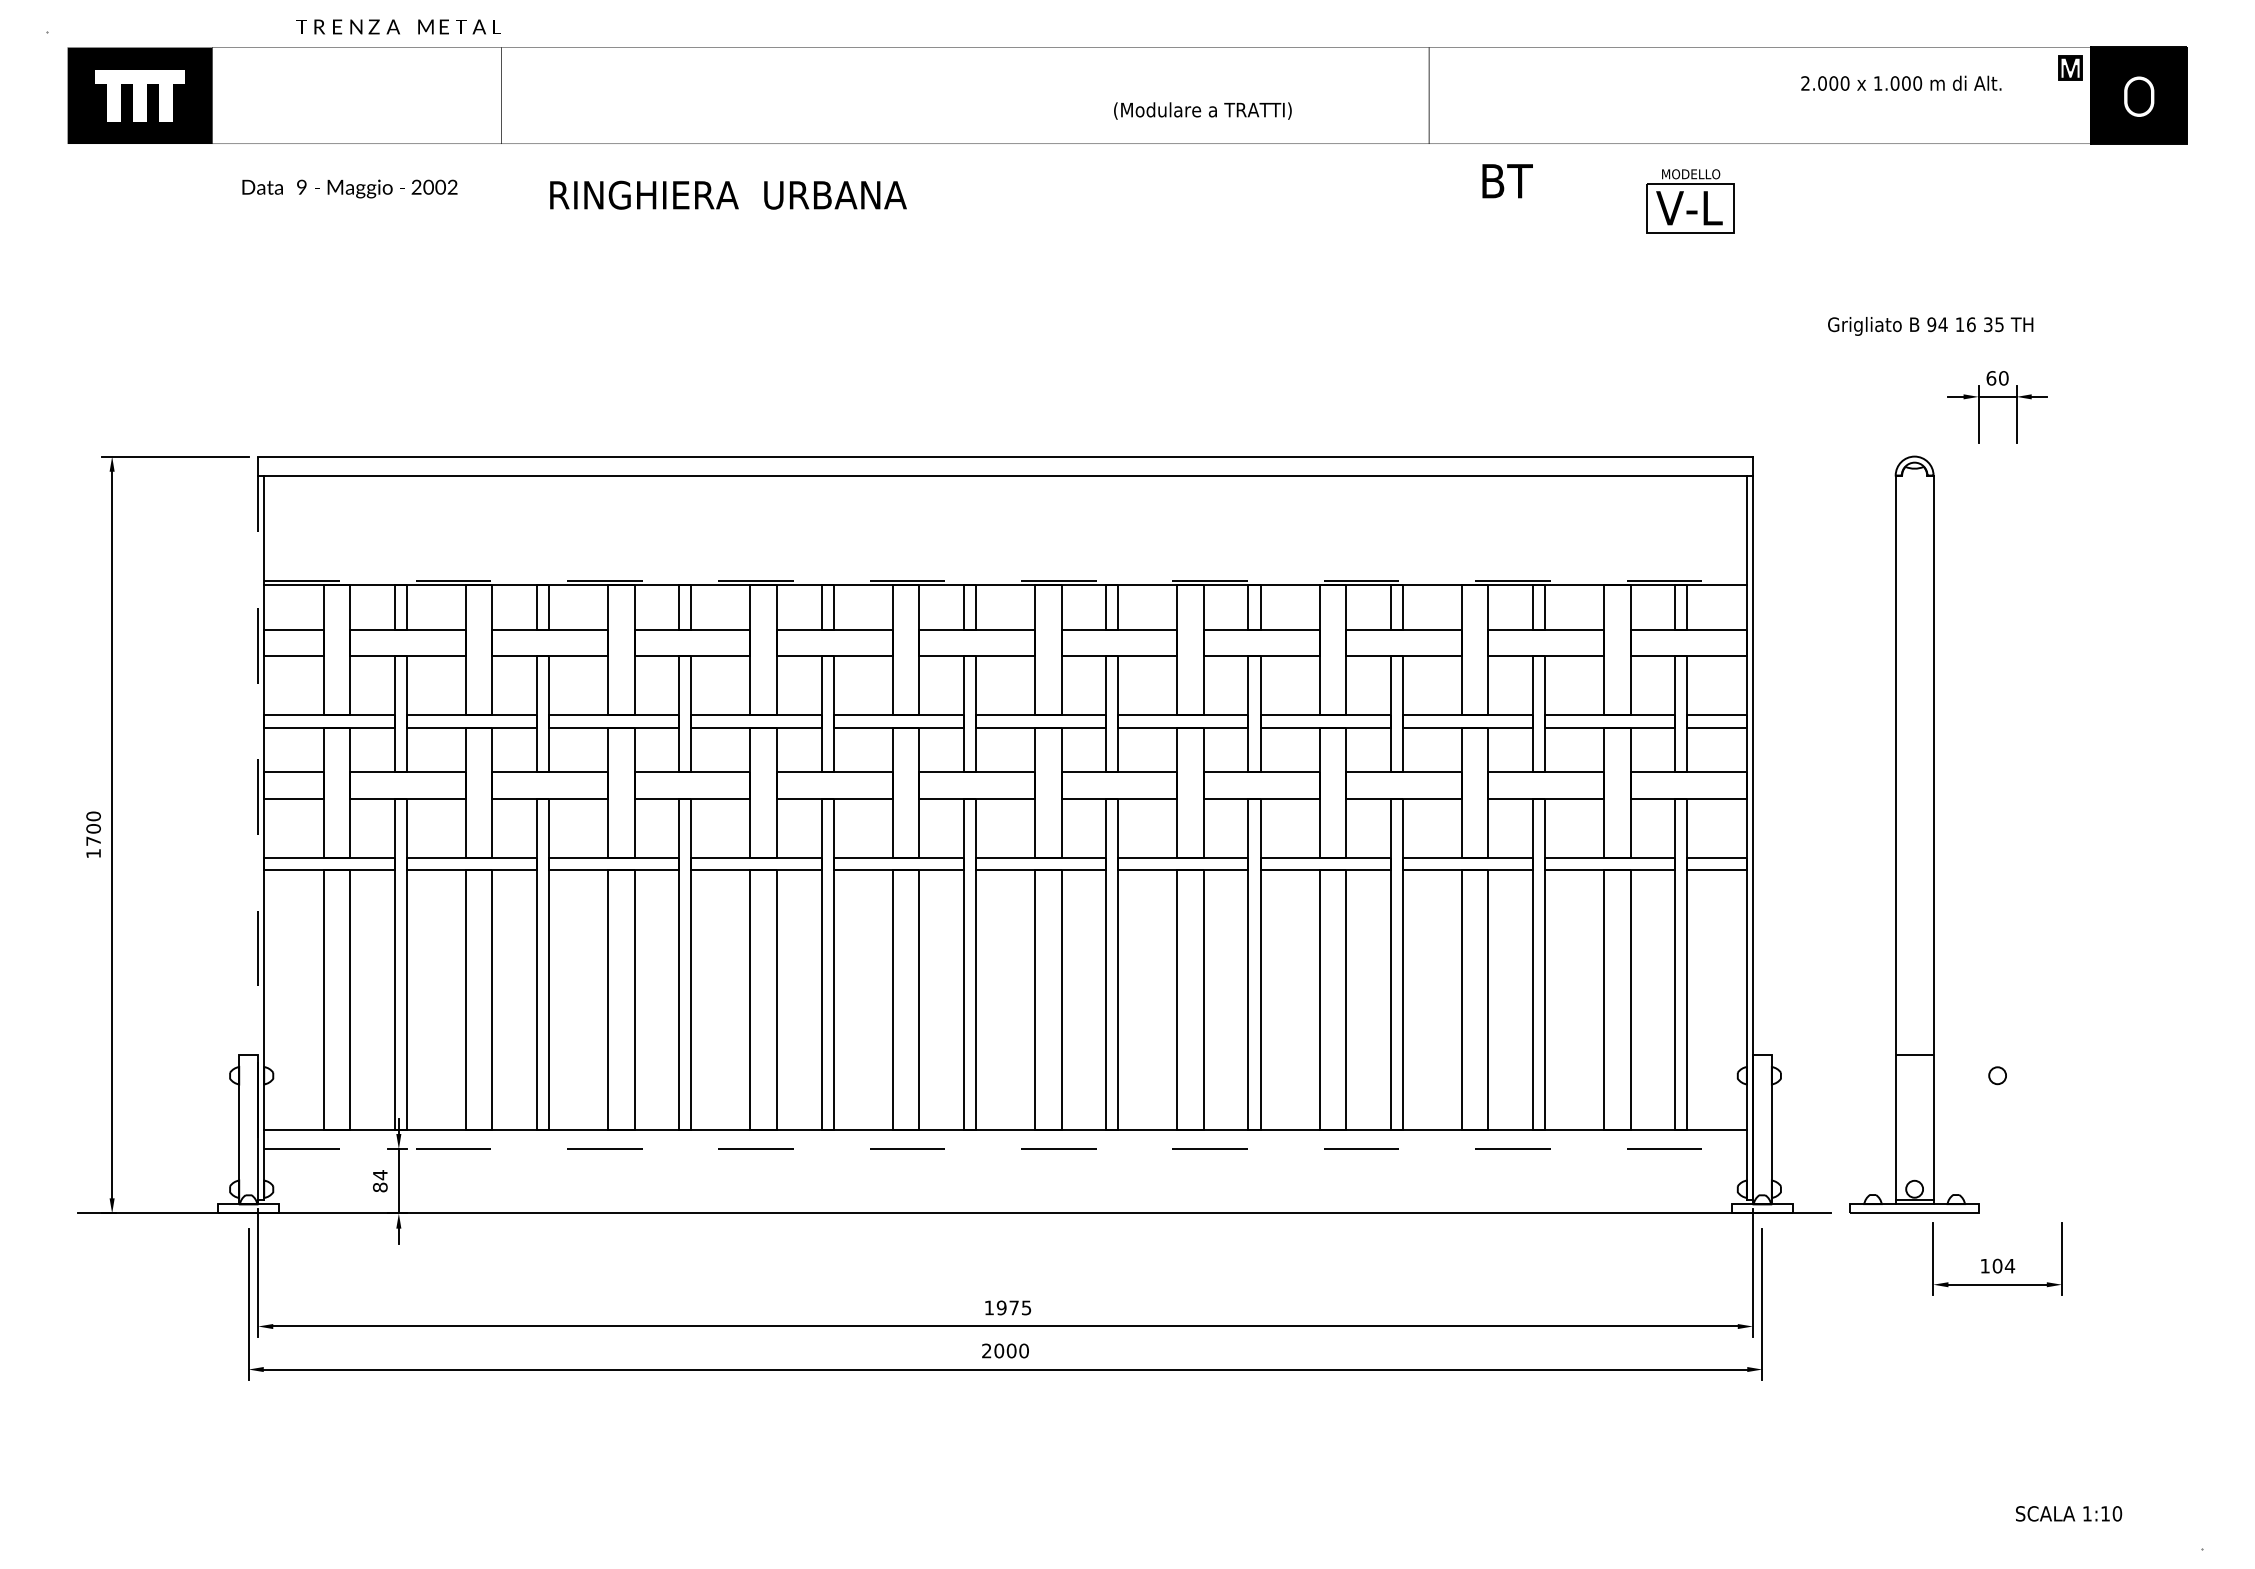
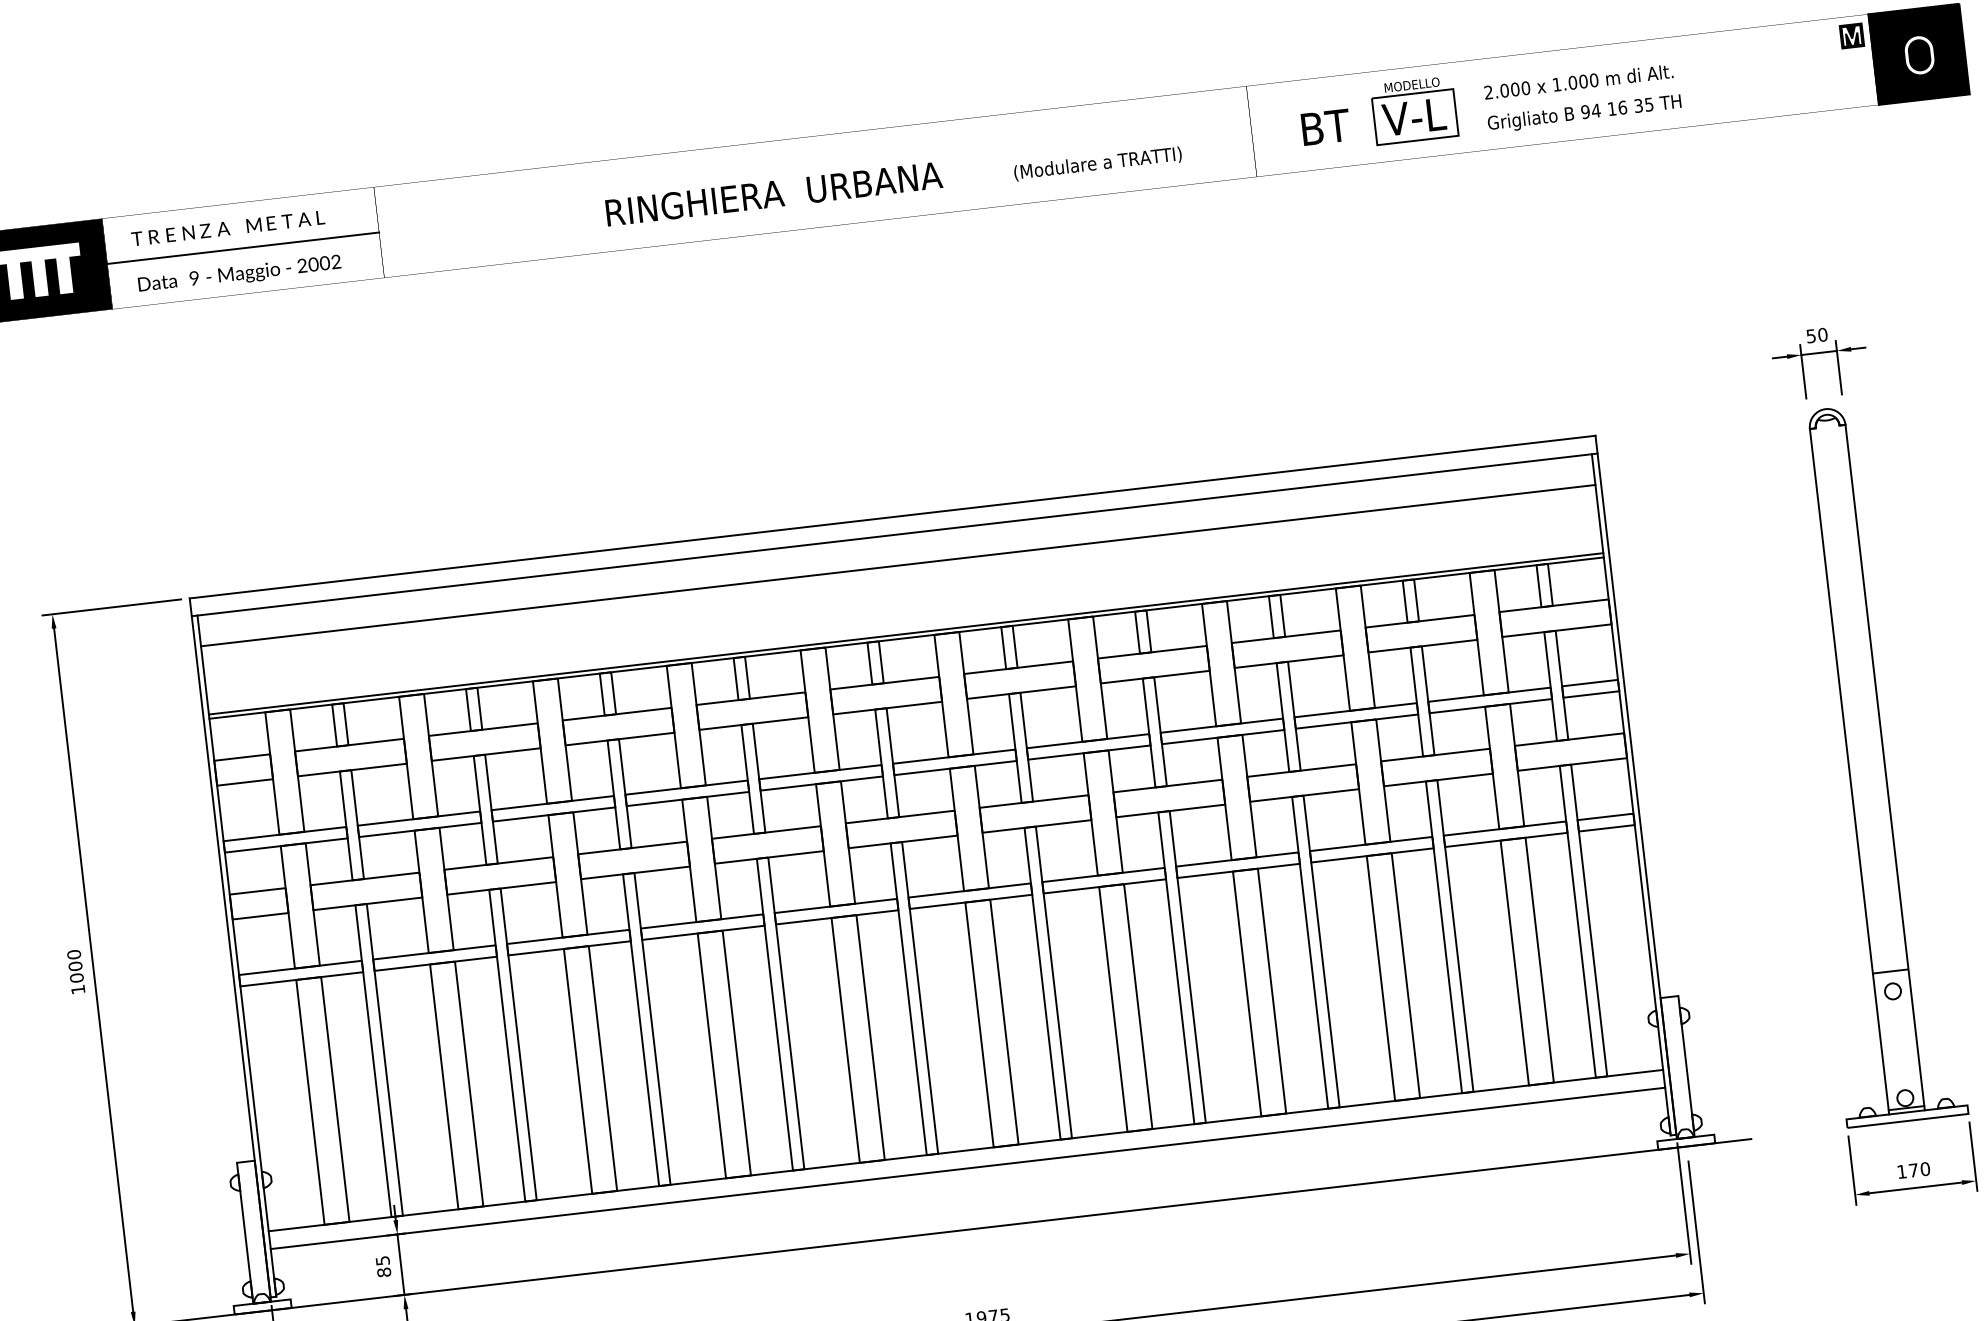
text: (398, 26) -> (228, 227), moved
text: (1901, 82) -> (1578, 81), moved
line: (356, 95) -> (242, 248), added
text: (1202, 110) -> (1097, 163), moved
text: (1507, 181) -> (1325, 127), moved
text: (349, 188) -> (239, 274), moved
text: (728, 194) -> (774, 193), moved
part: (1690, 201) -> (1414, 110), moved
text: (1930, 326) -> (1584, 113), moved
text: (1991, 378) -> (1811, 336), 60 -> 50
line: (1005, 508) -> (898, 565), added
line: (1006, 580) -> (907, 633), dashed -> solid
line: (258, 828) -> (230, 948), dashed -> solid
part: (1914, 834) -> (1866, 764), moved
text: (93, 841) -> (76, 978), 1700 -> 1000
line: (1006, 1149) -> (968, 1168), dashed -> solid
text: (380, 1175) -> (383, 1261), 84 -> 85
text: (2003, 1265) -> (1919, 1169), 104 -> 170

